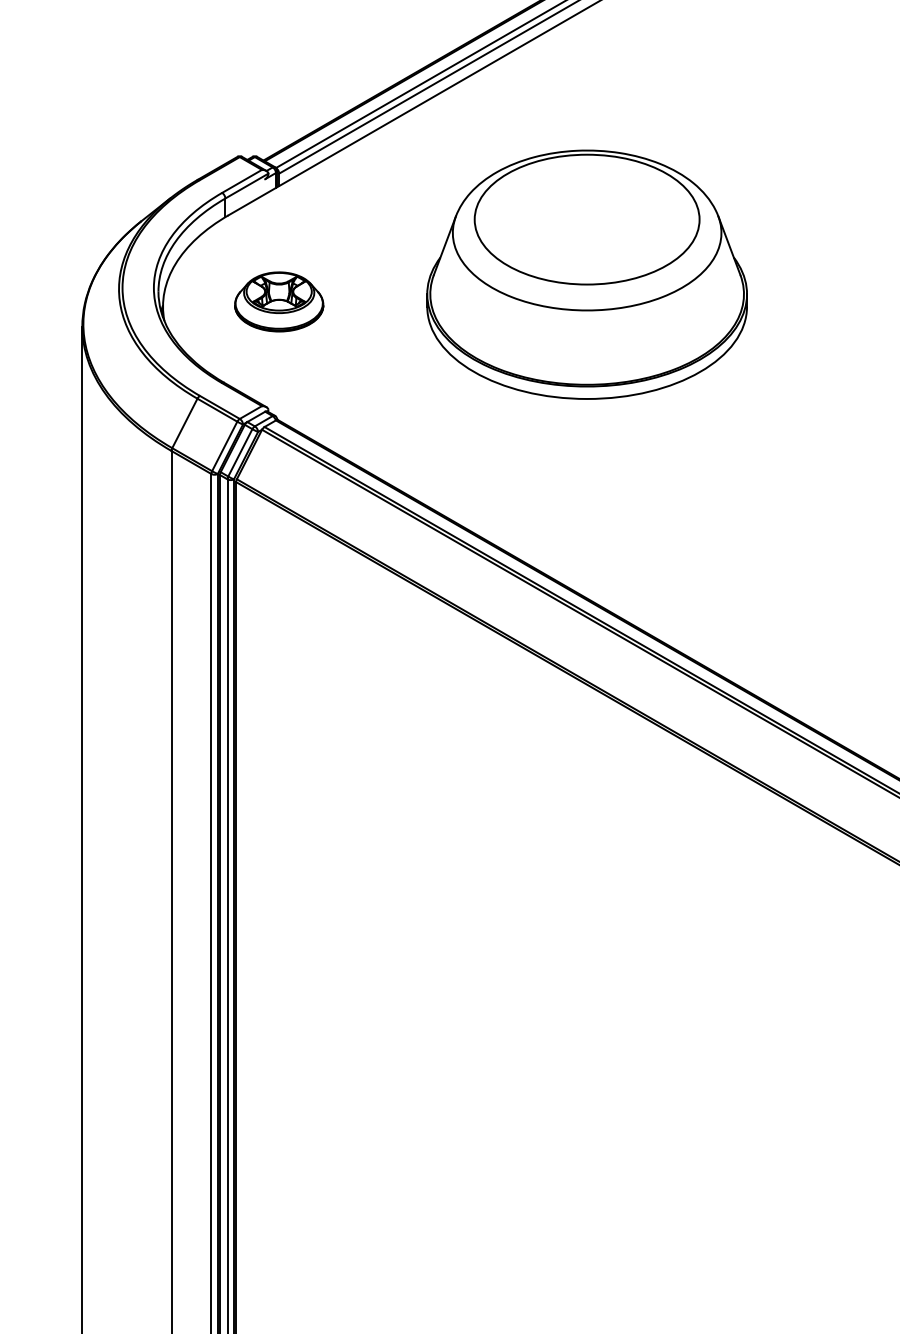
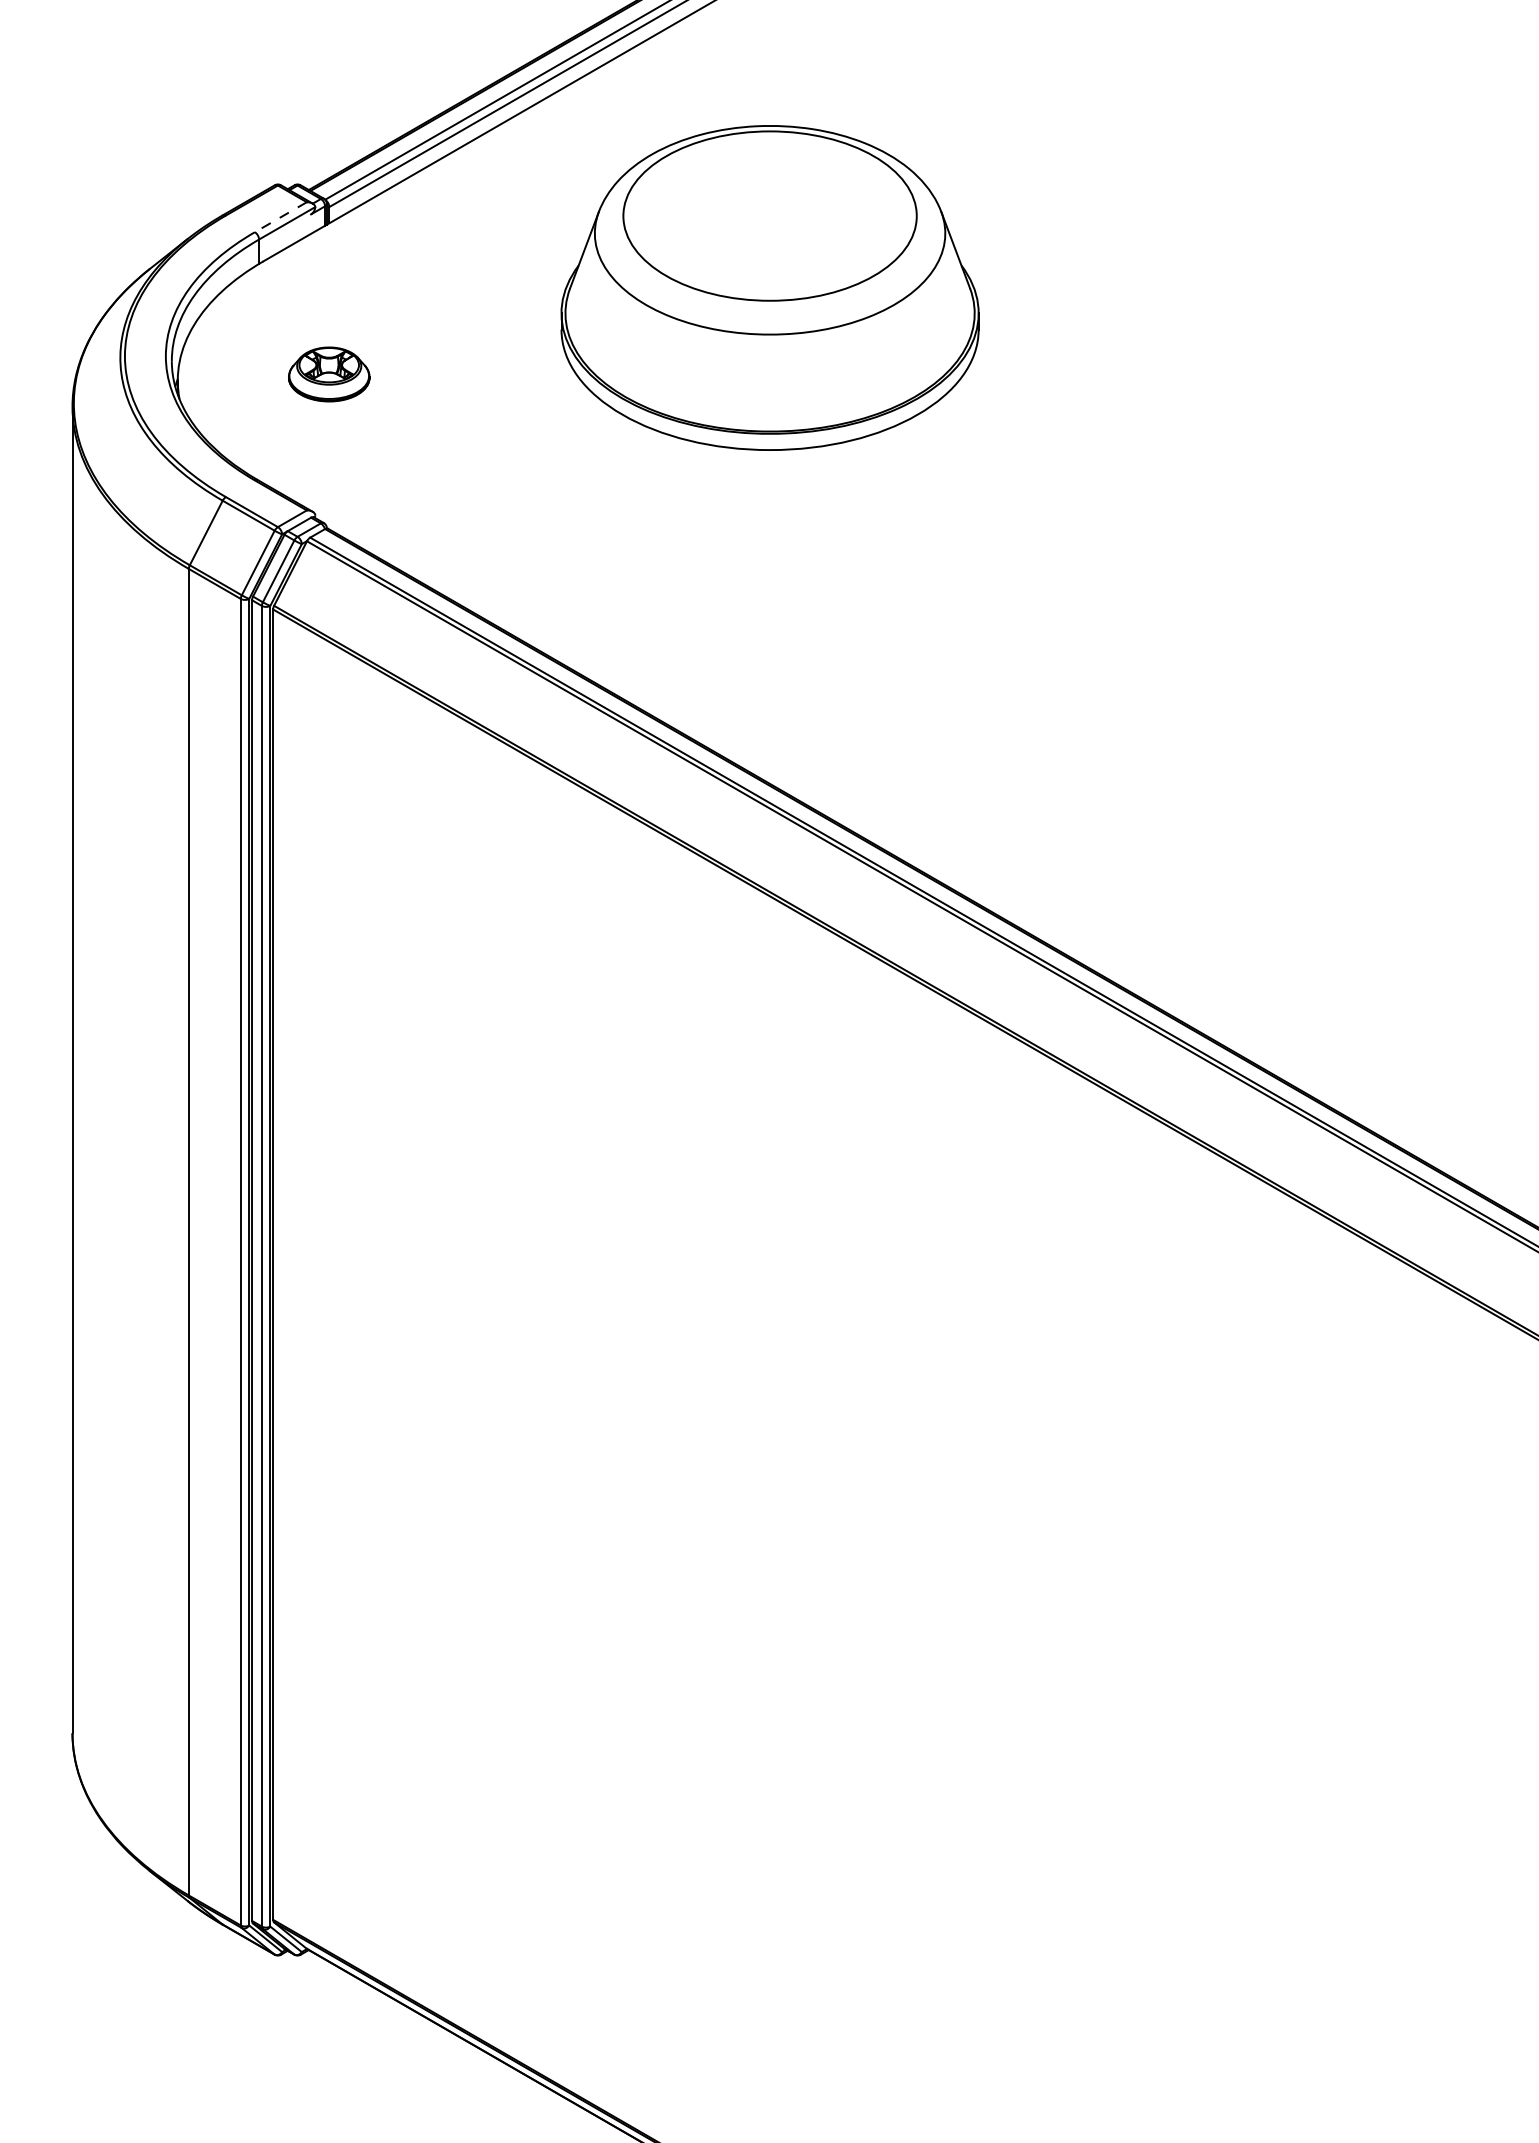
line: (241, 181) -> (280, 217), solid -> dashed
part: (586, 274) -> (769, 287), moved
part: (278, 301) -> (328, 374), size x0.7

